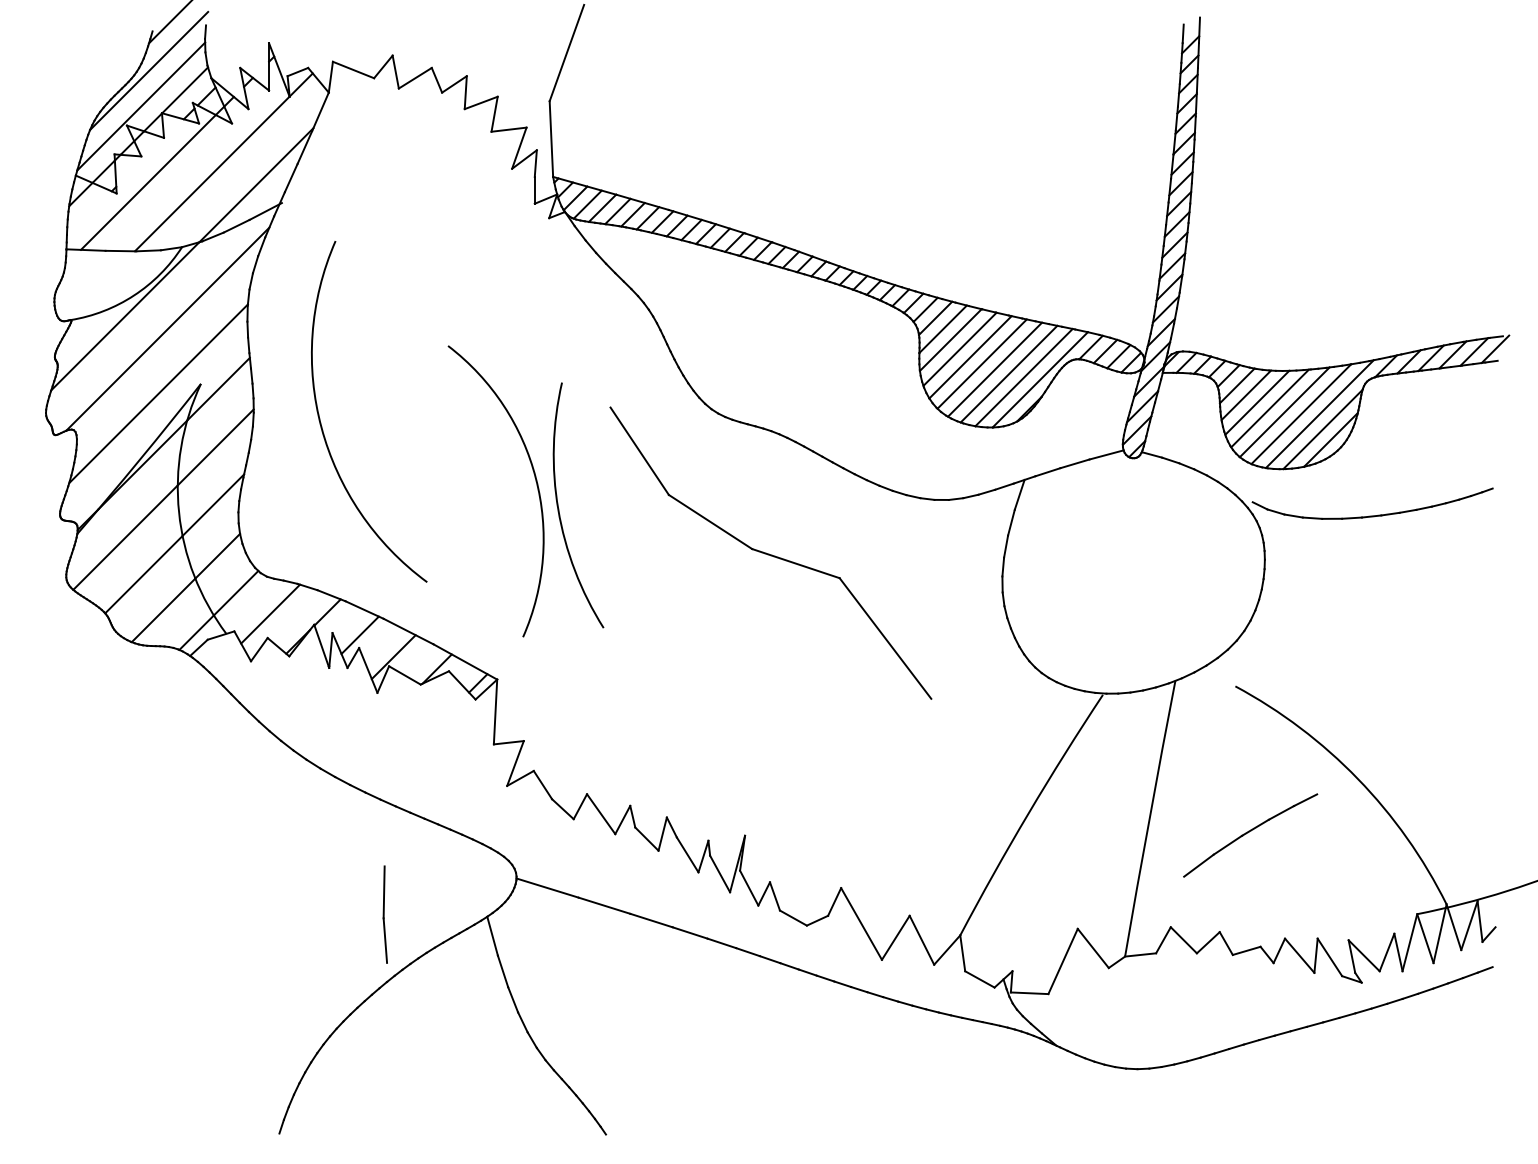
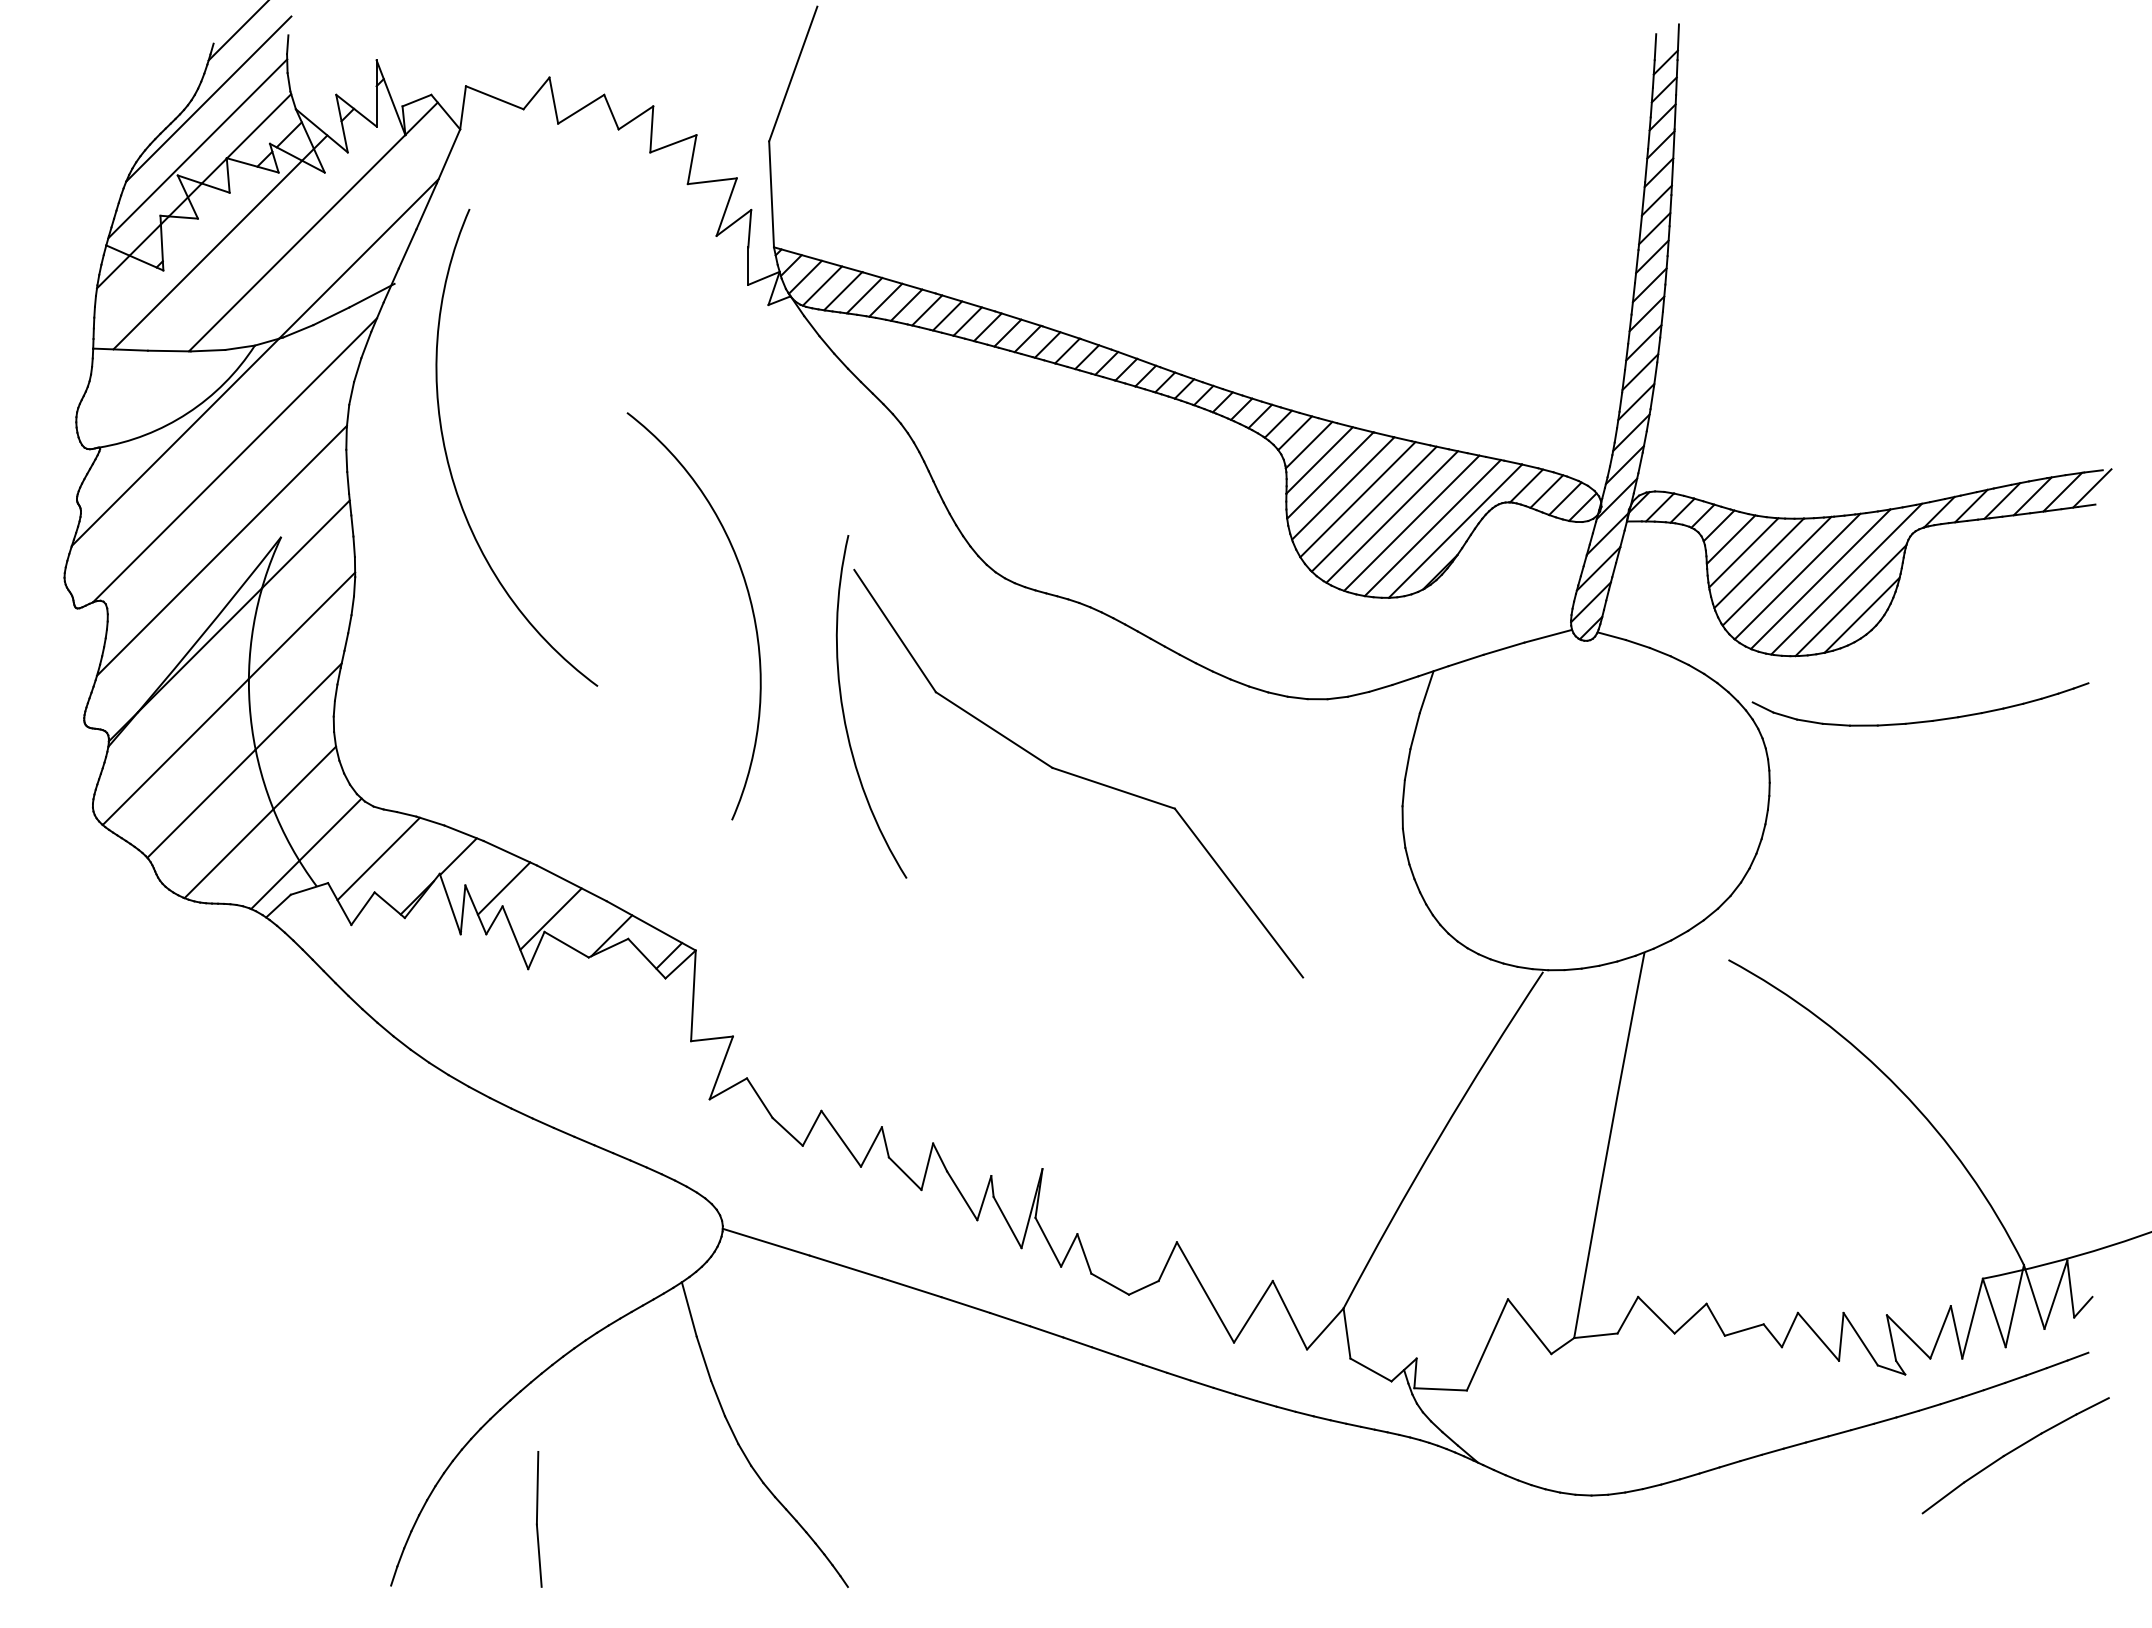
arc: (321, 422) -> (449, 463), moved
arc: (535, 480) -> (749, 601), moved
arc: (559, 509) -> (844, 712), moved
part: (1250, 835) -> (2015, 1455), moved
part: (384, 914) -> (538, 1519), moved

